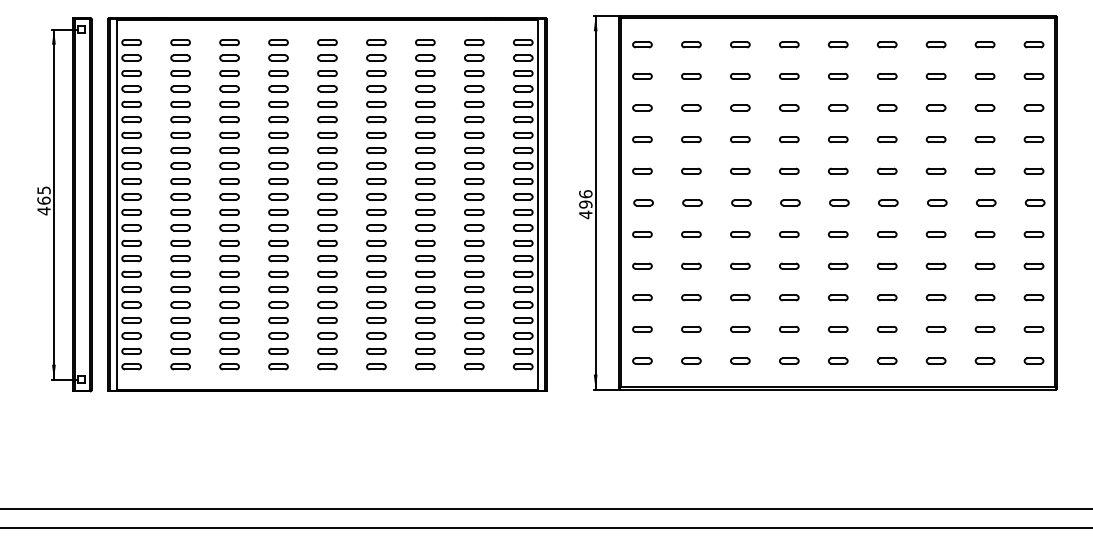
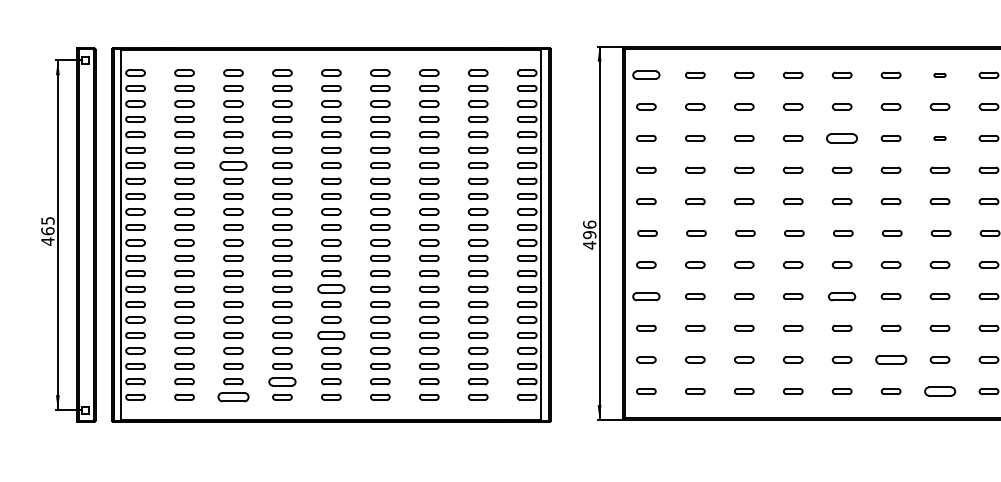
part: (642, 44) -> (646, 74), size x1.4
part: (935, 44) -> (939, 74), size x0.6
part: (838, 107) -> (842, 137), size x1.6
part: (935, 107) -> (939, 137), size x0.6
part: (229, 134) -> (233, 164), size x1.4
part: (327, 258) -> (331, 288), size x1.4
part: (642, 265) -> (646, 295), size x1.4
part: (838, 265) -> (842, 295), size x1.4
part: (327, 304) -> (331, 334), size x1.4
part: (886, 329) -> (890, 359), size x1.6
part: (278, 350) -> (282, 380), size x1.4
part: (935, 360) -> (939, 390), size x1.6
part: (229, 366) -> (233, 396), size x1.6

